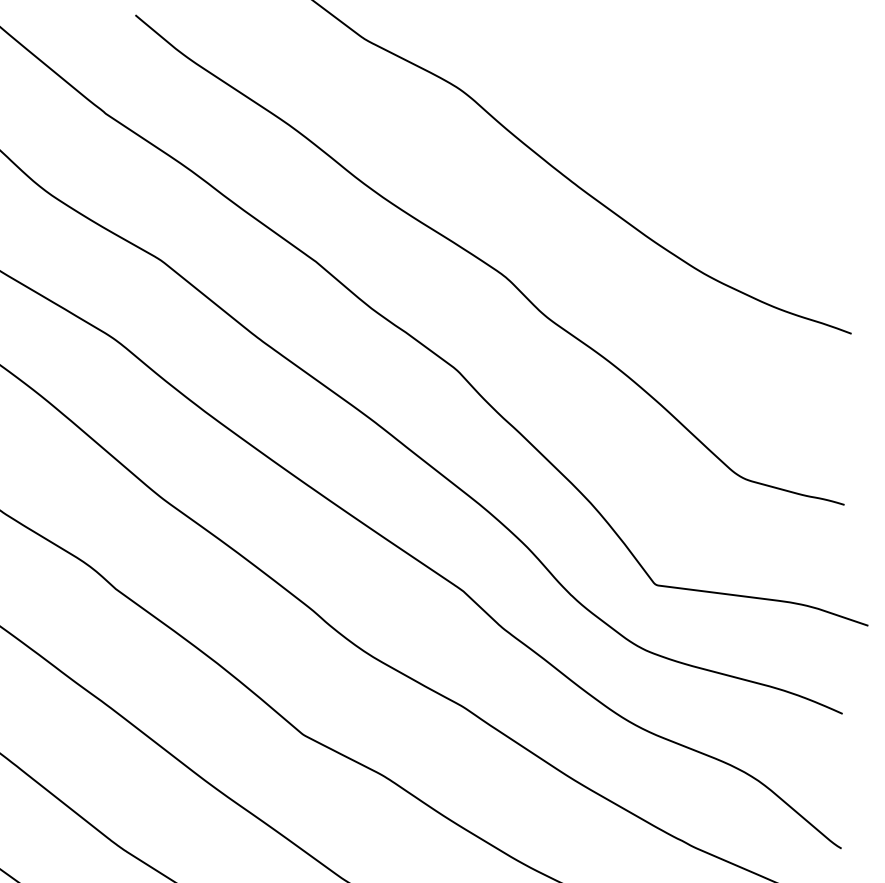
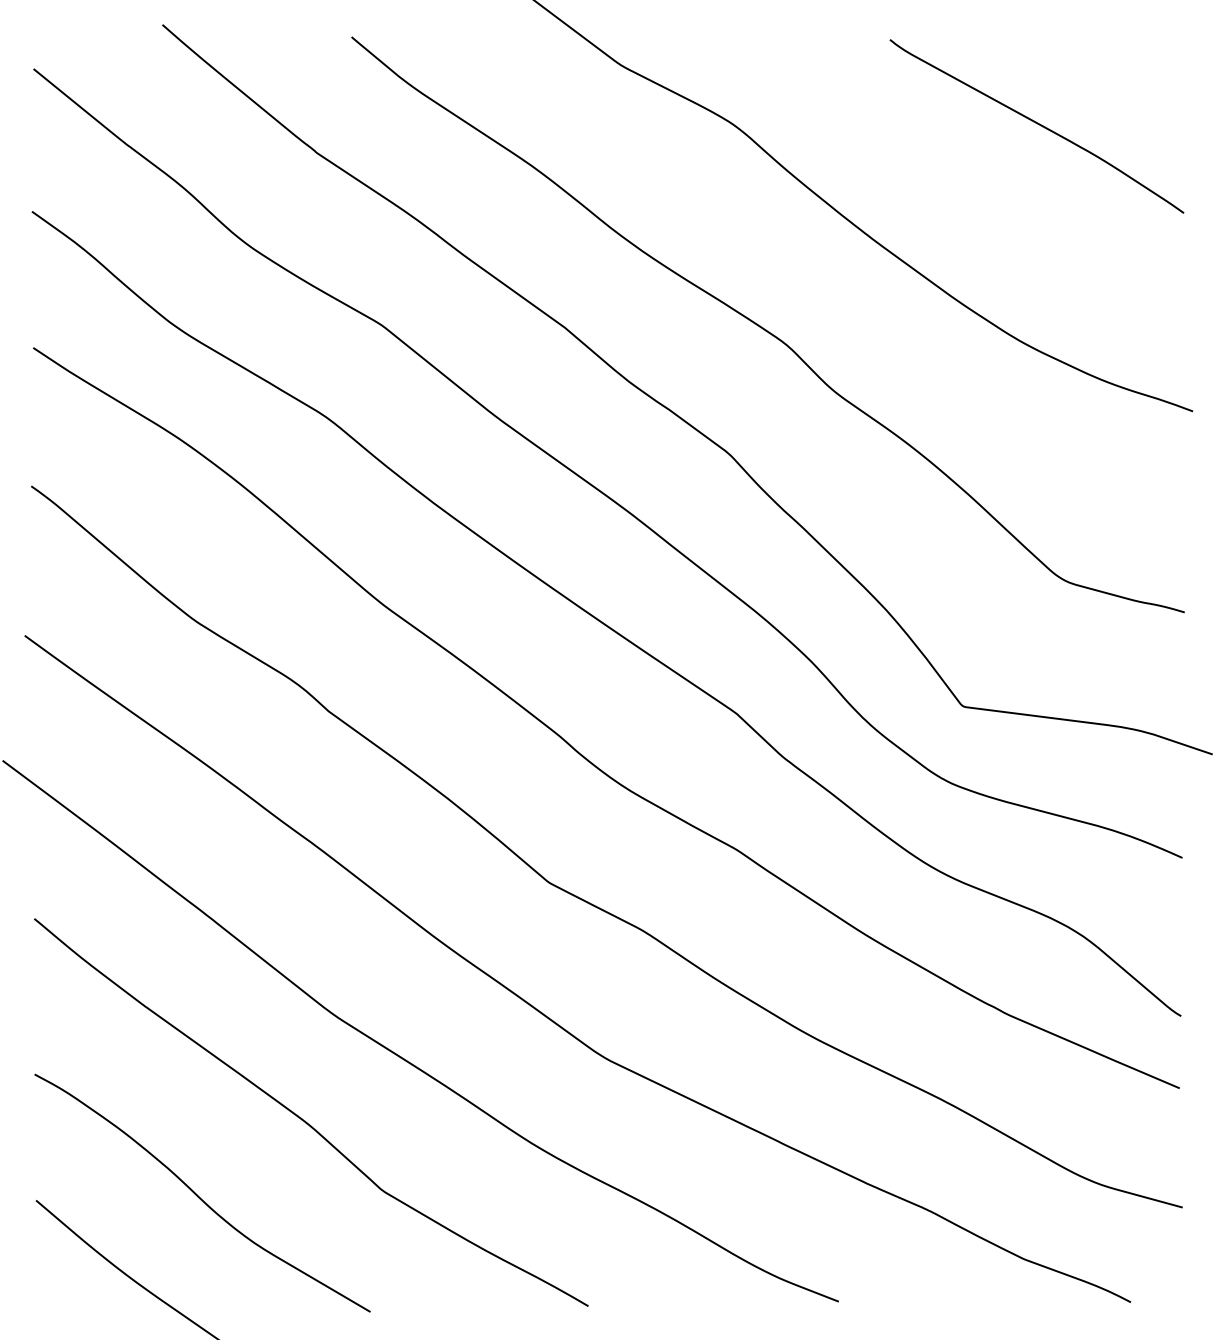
curve: (719, 89) -> (1037, 124), added

